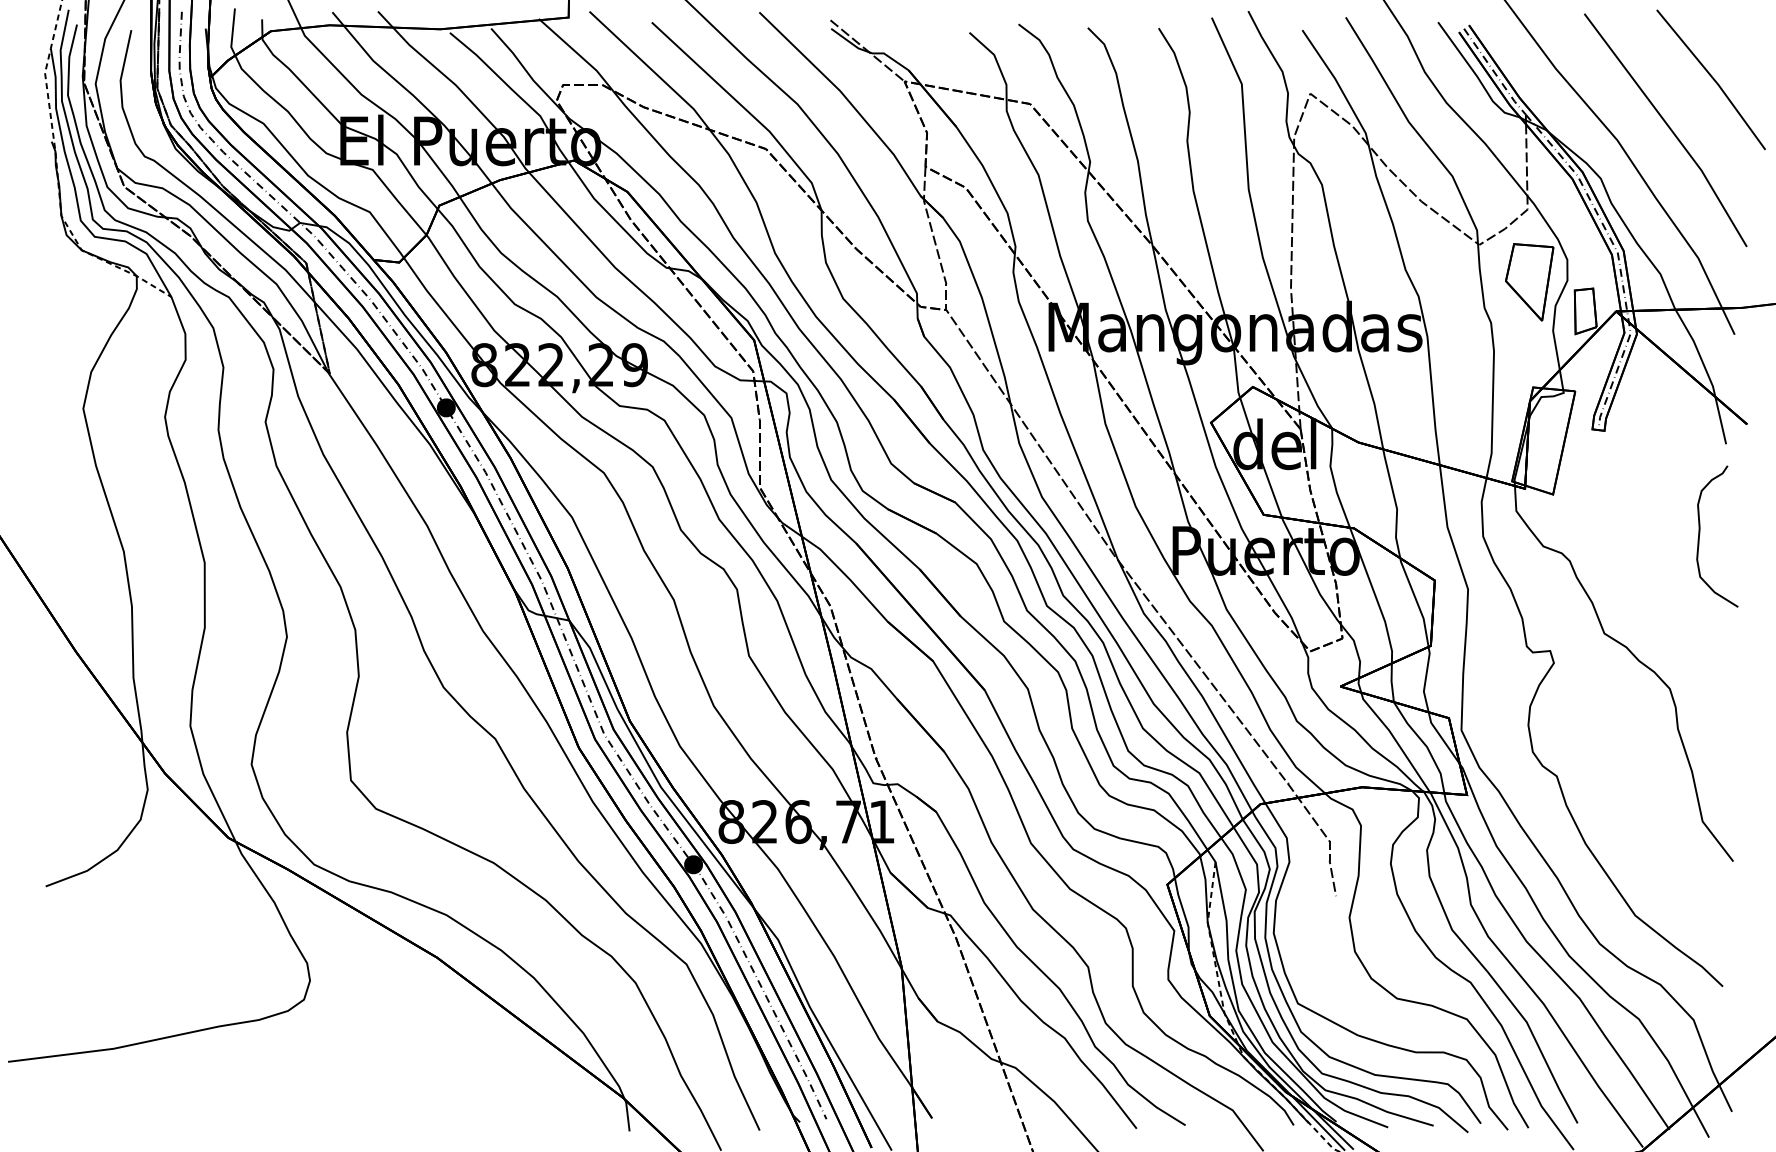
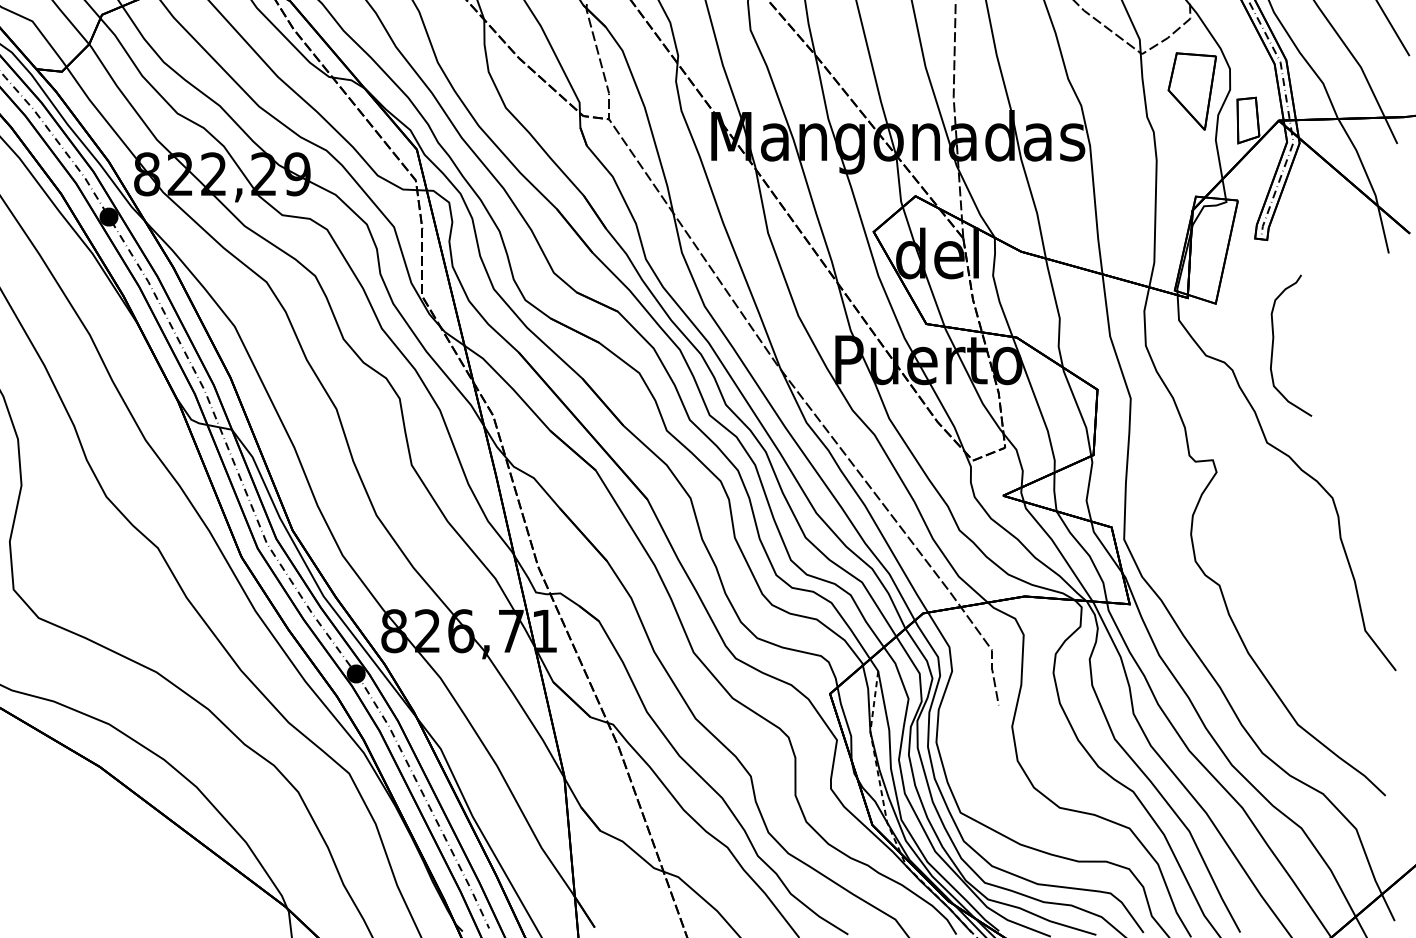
curve: (1700, 534) -> (1274, 343), moved

